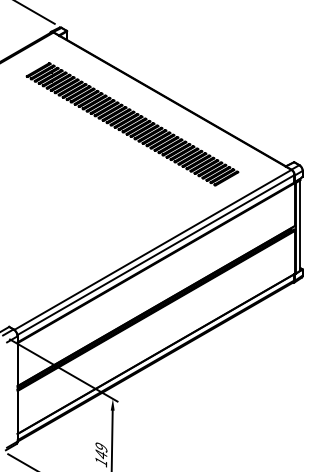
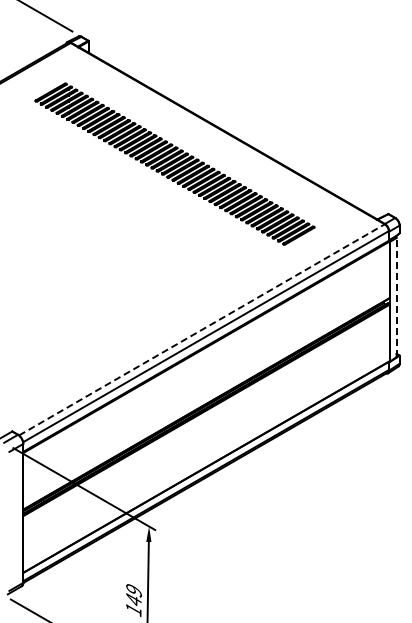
line: (300, 225) -> (396, 297), solid -> dashed
line: (153, 249) -> (202, 329), solid -> dashed

